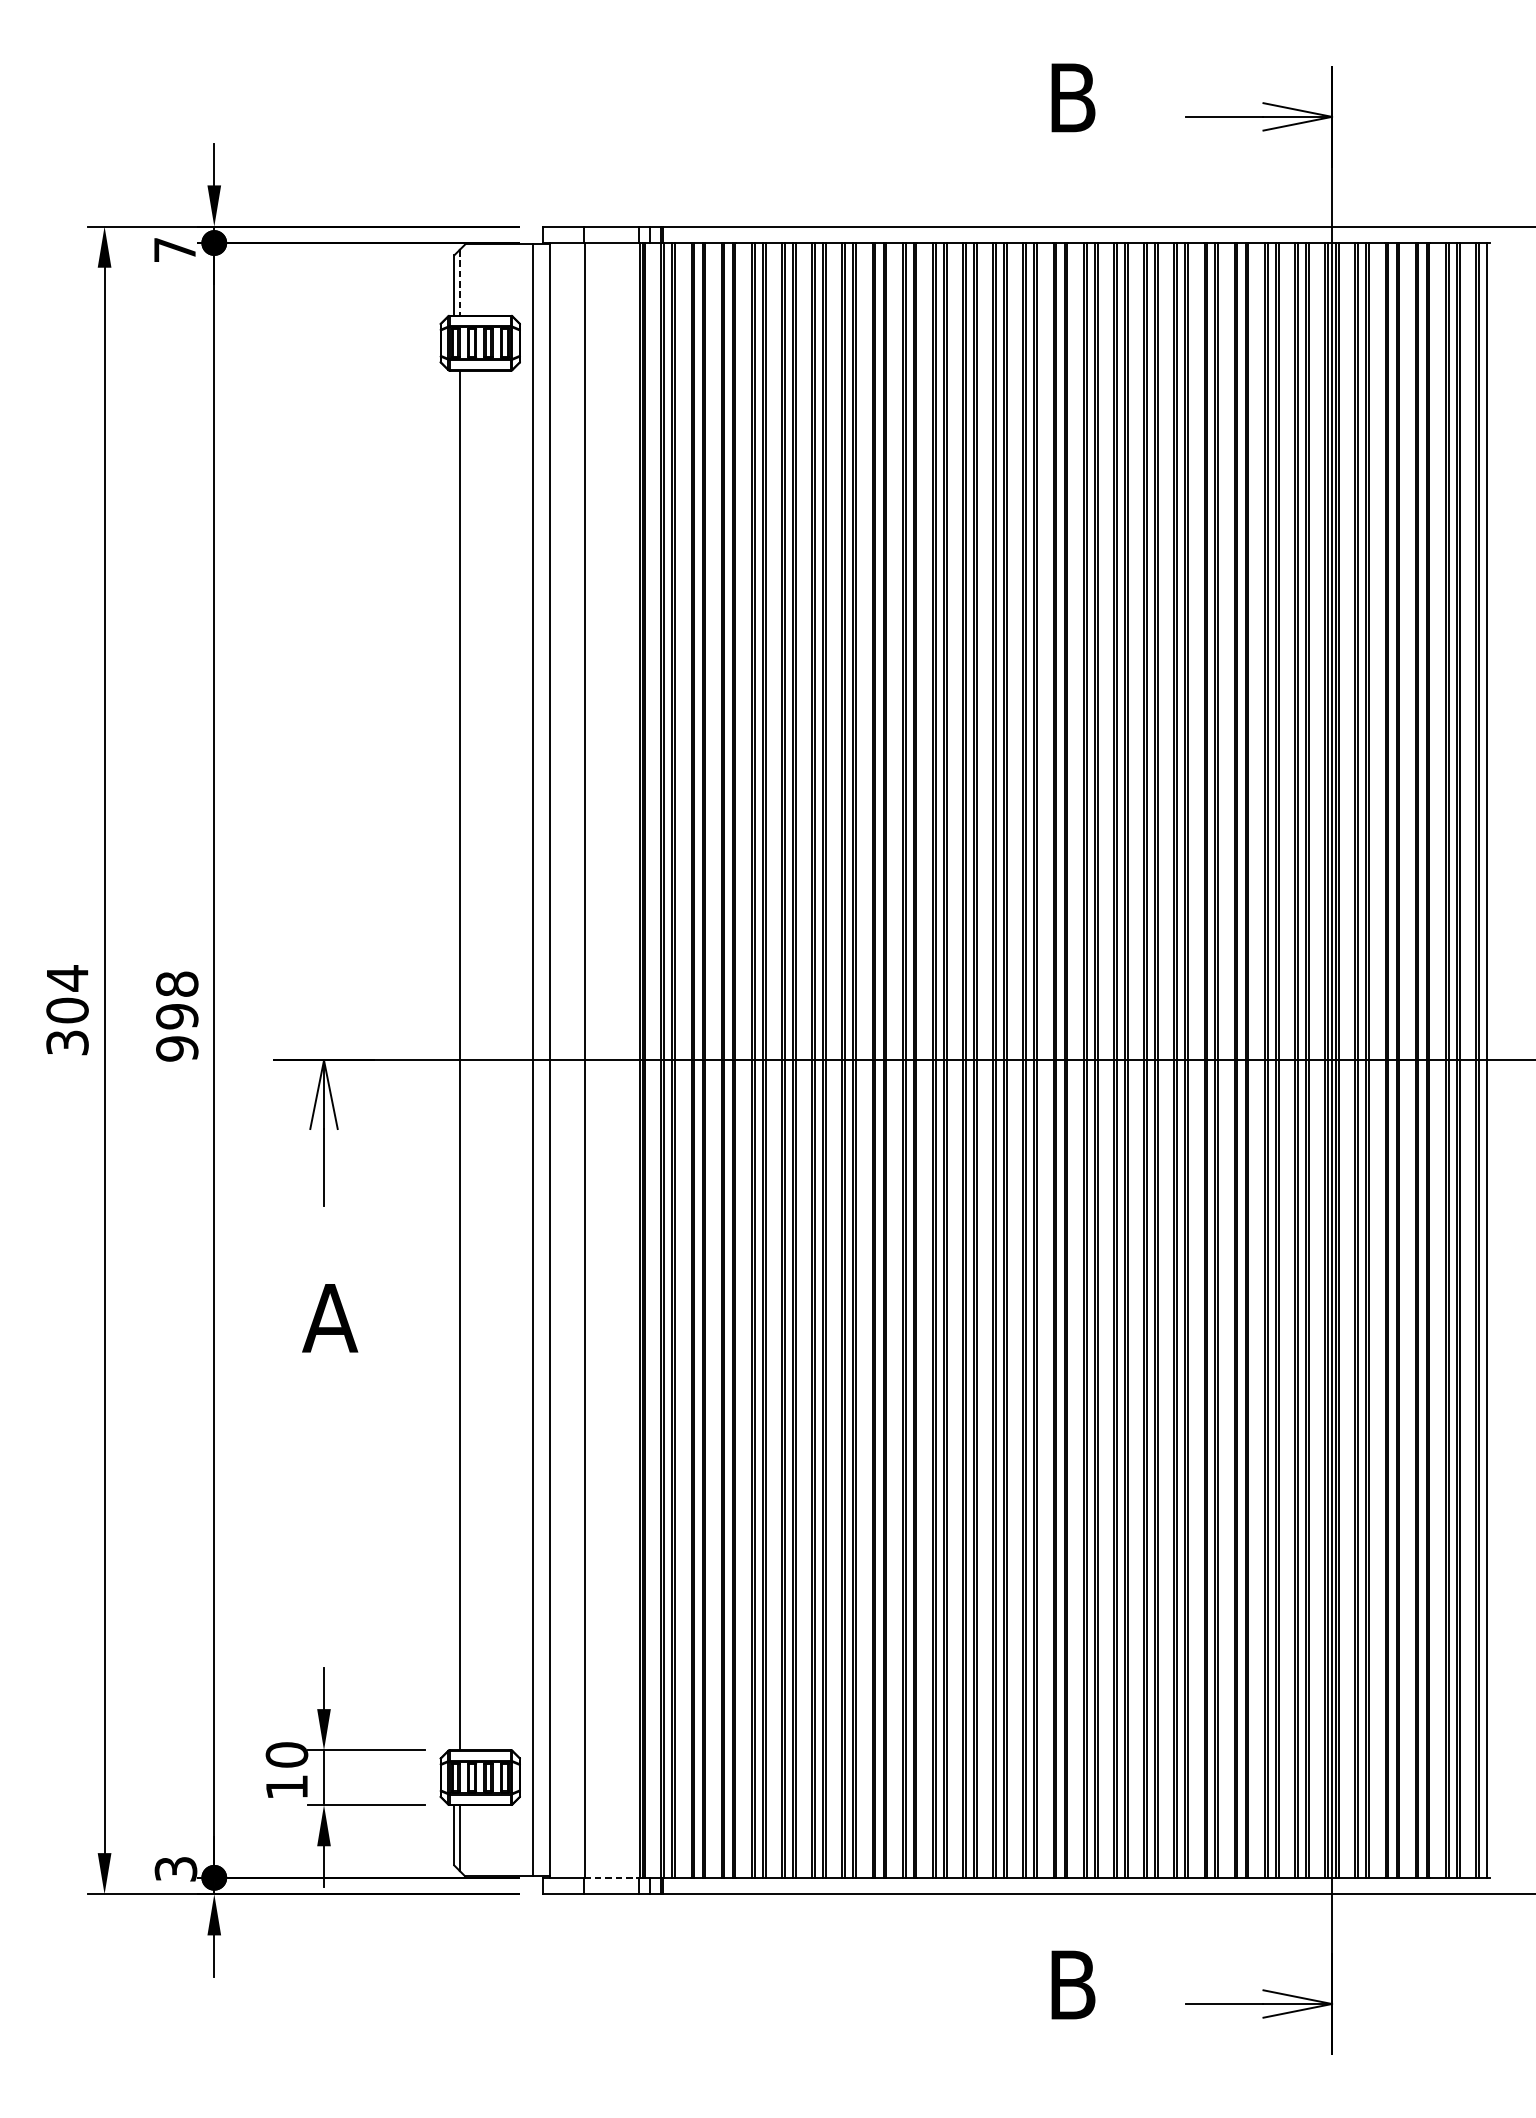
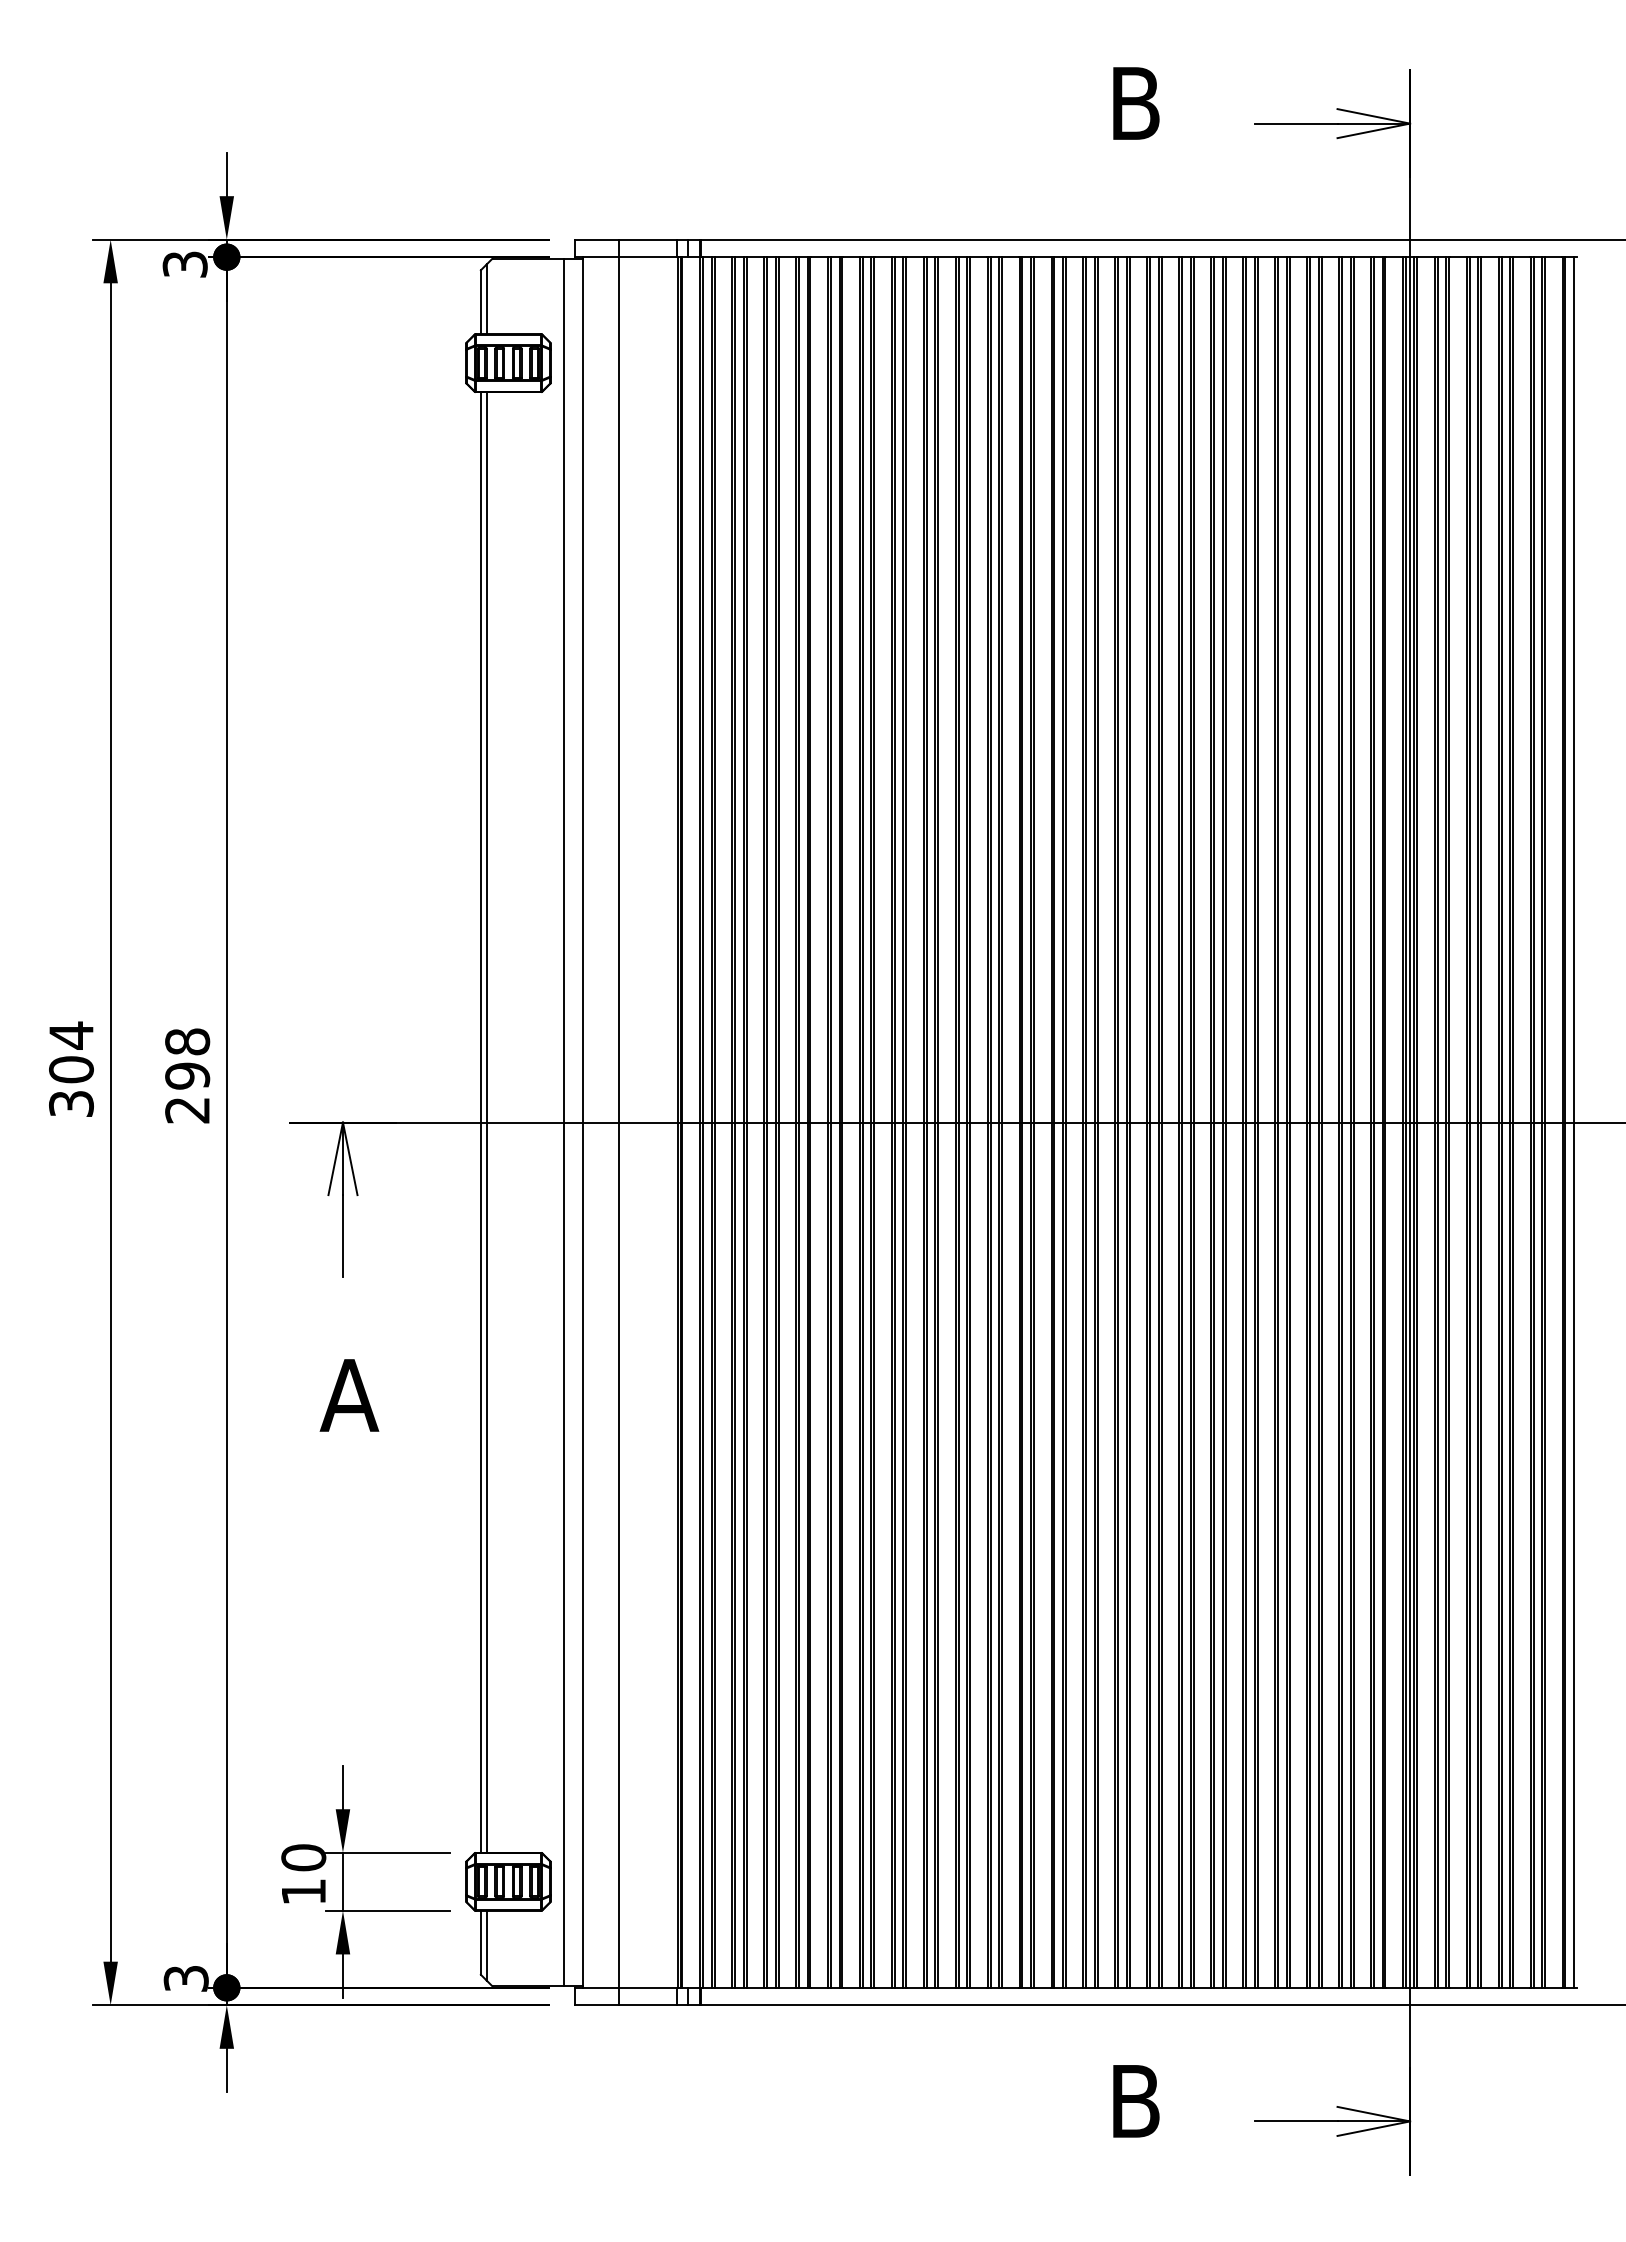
text: (174, 249) -> (184, 264), 7 -> 3
line: (459, 283) -> (486, 299), dashed -> solid
text: (177, 1049) -> (187, 1110), 998 -> 298
line: (453, 1060) -> (480, 1122), added
line: (612, 1877) -> (648, 1987), dashed -> solid

